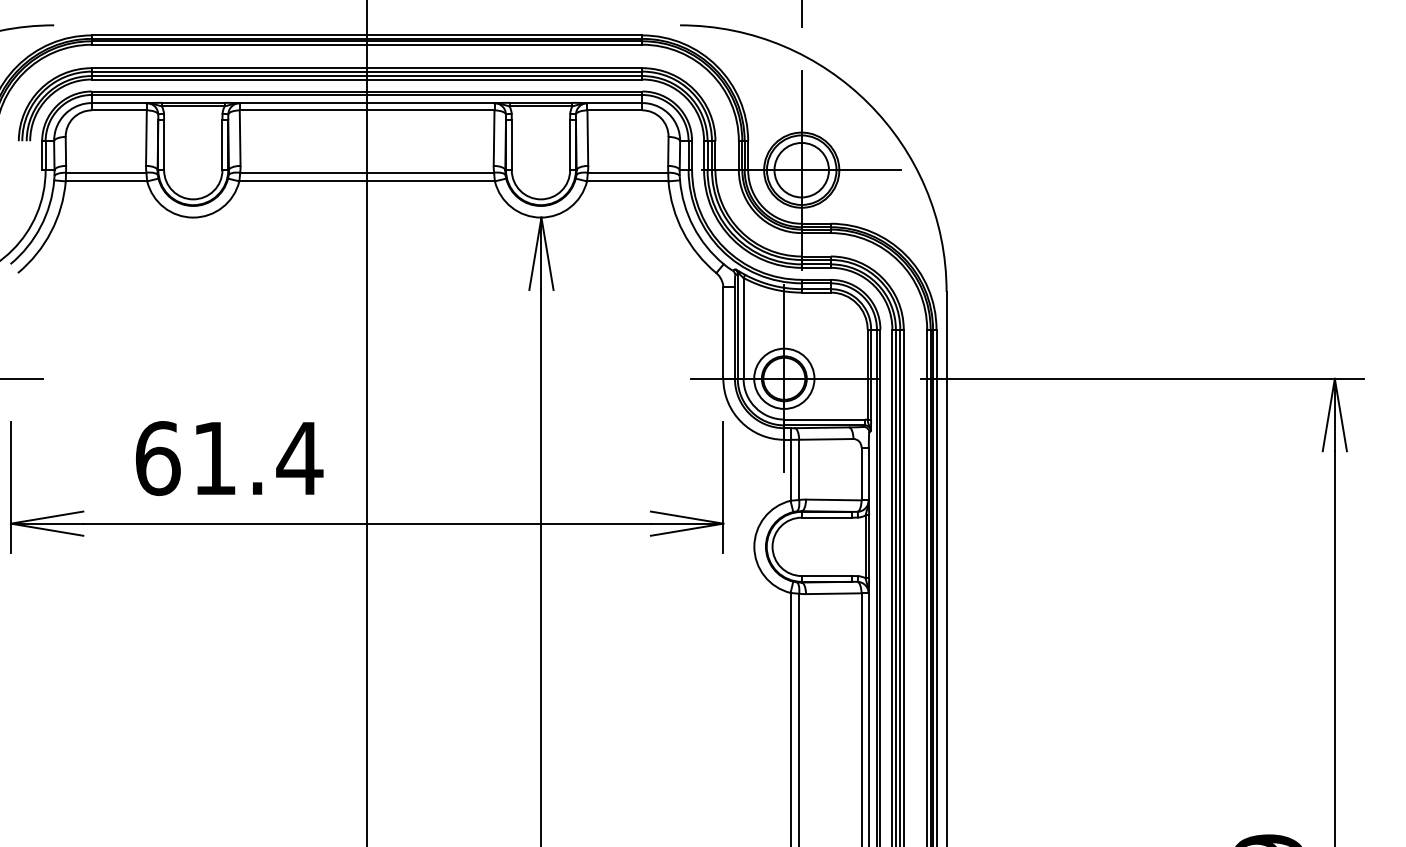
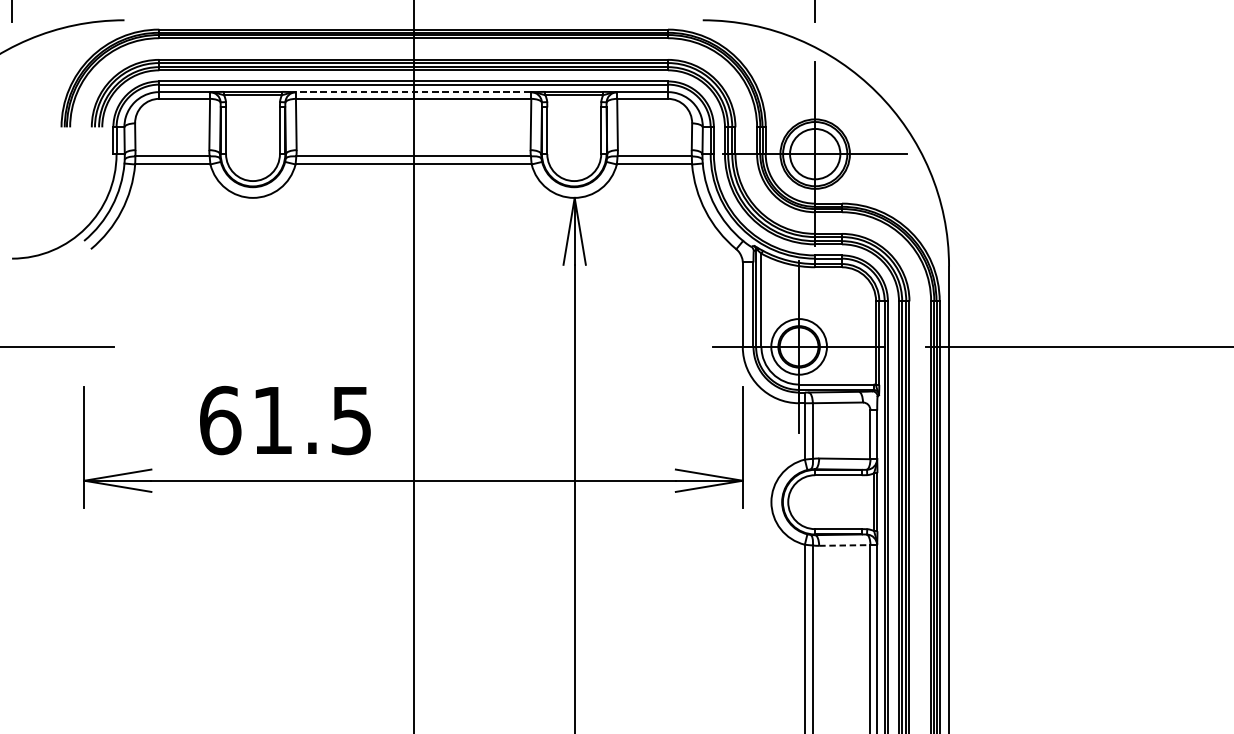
line: (365, 103) -> (412, 92), solid -> dashed
text: (299, 458) -> (351, 420), 61.4 -> 61.5
line: (833, 593) -> (844, 545), solid -> dashed

